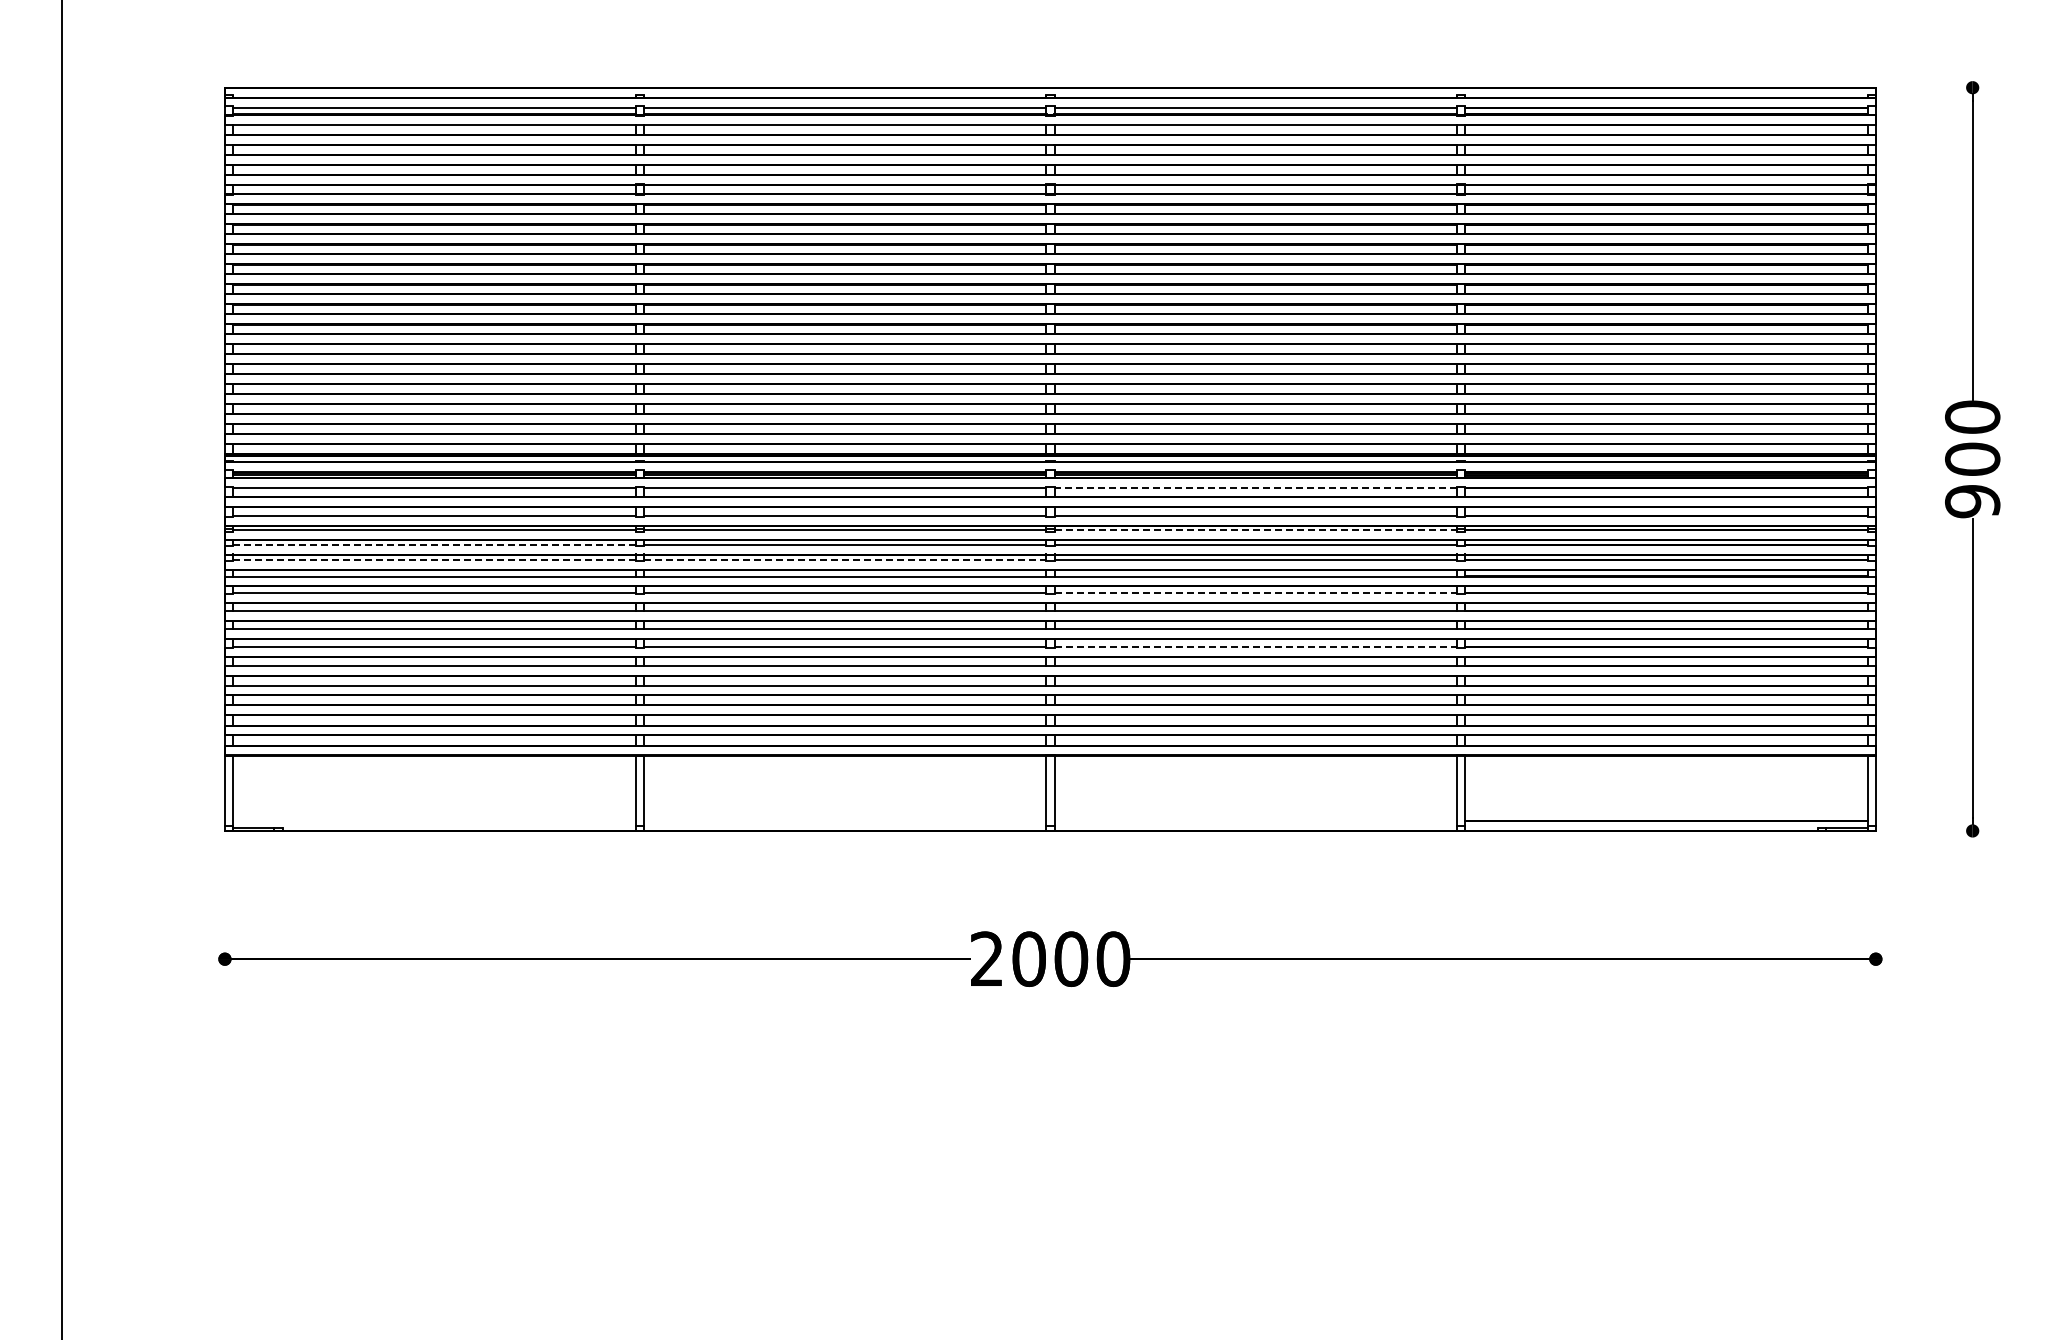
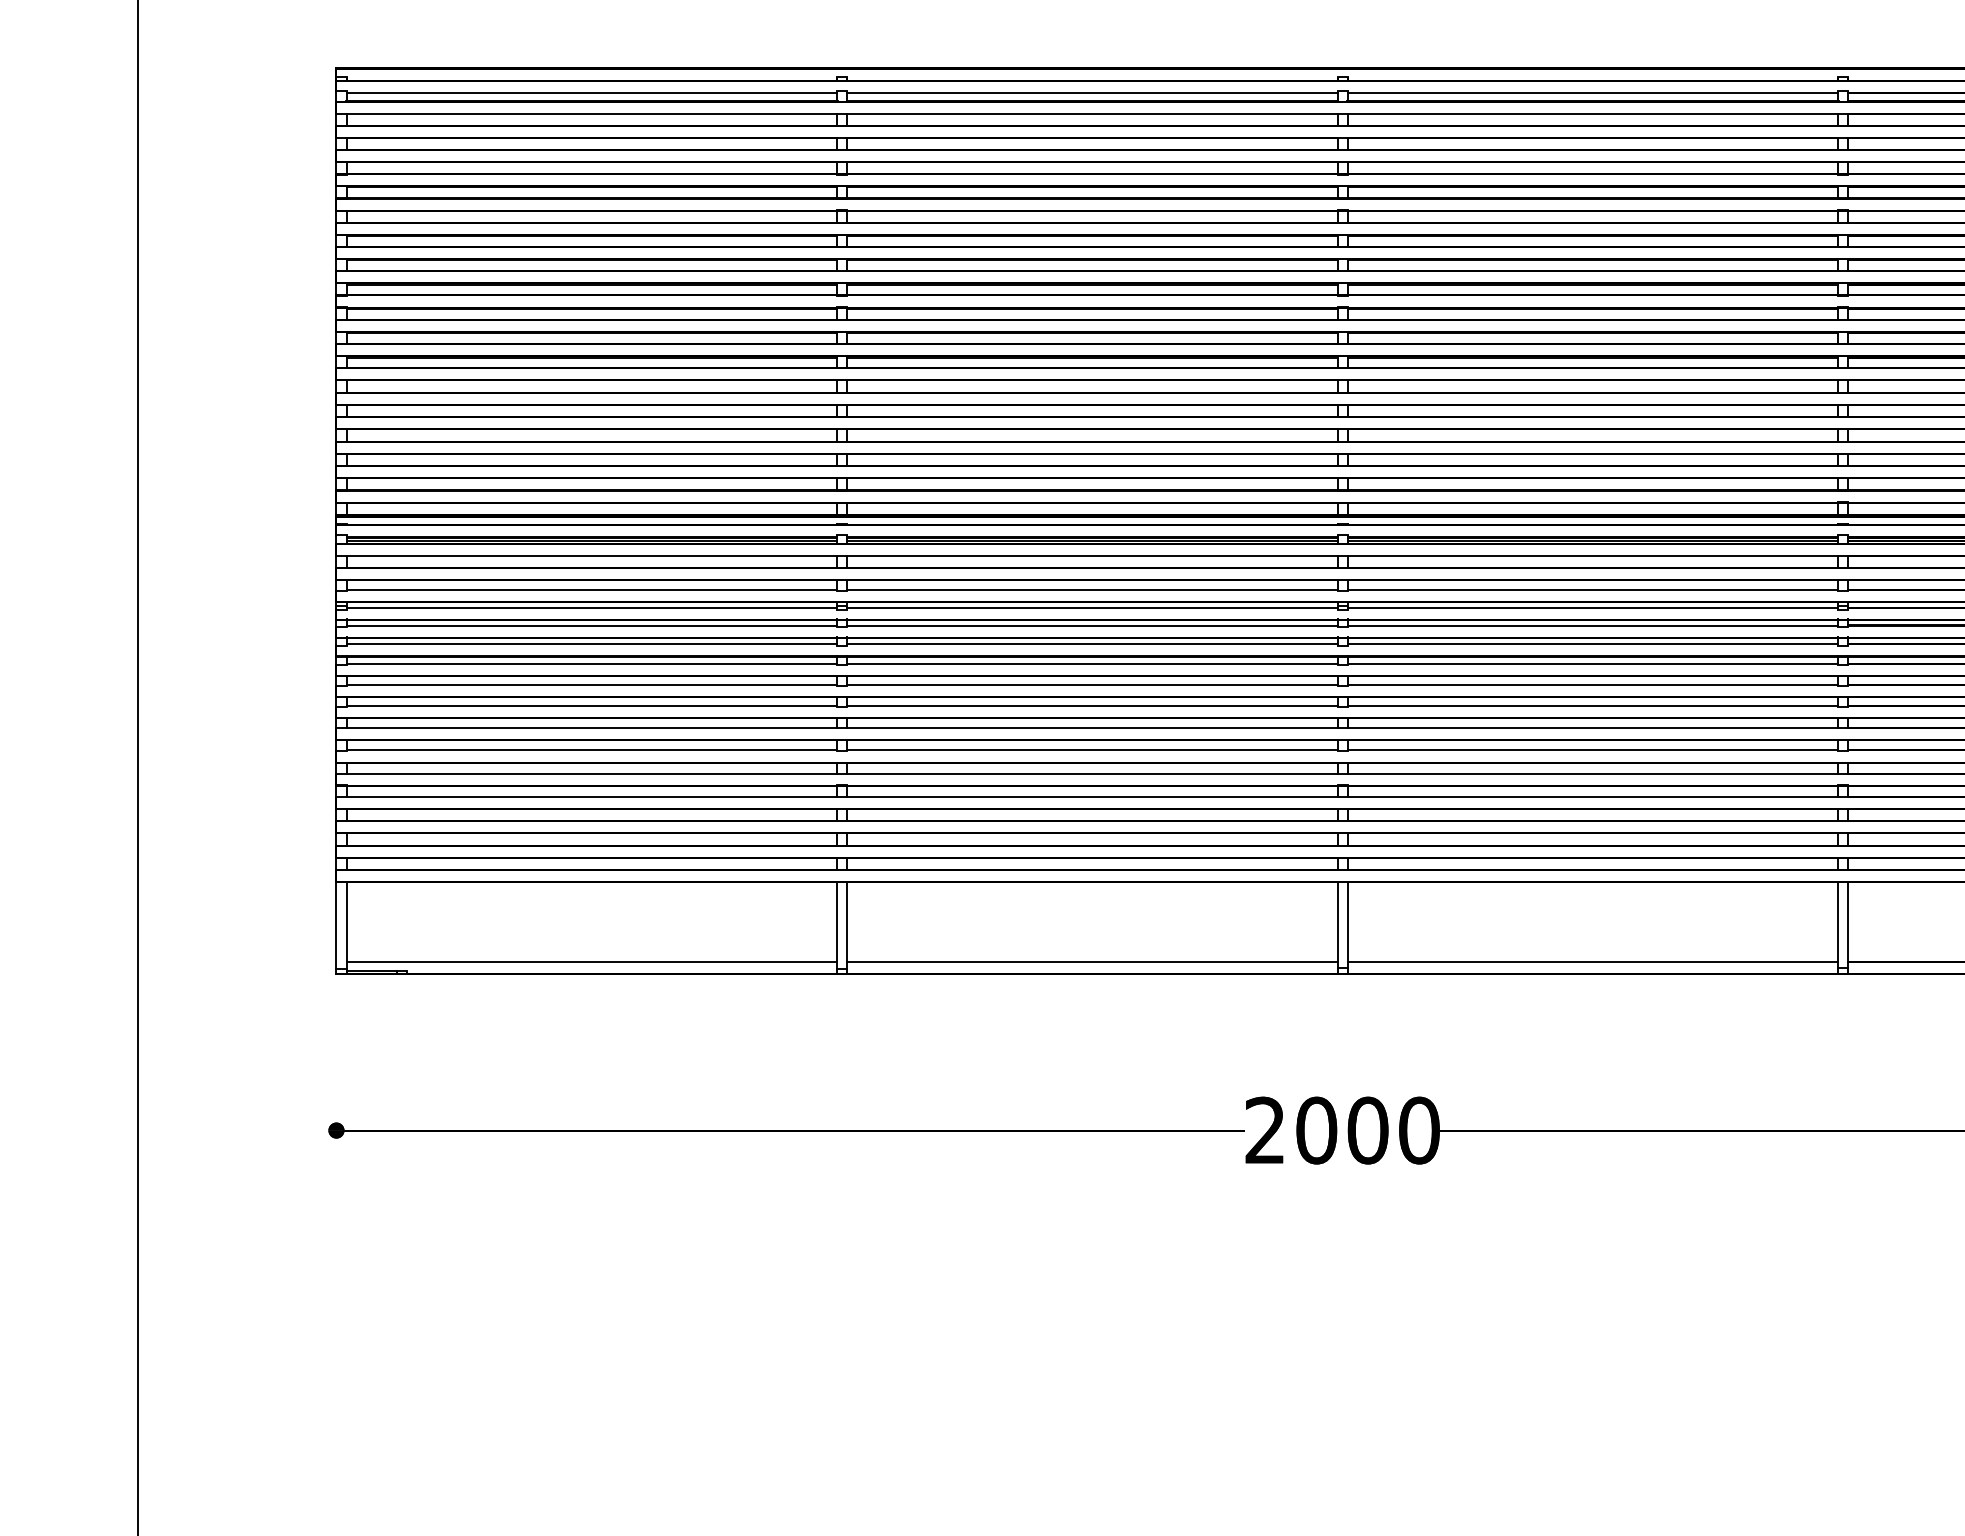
line: (1255, 487) -> (1592, 555), dashed -> solid
line: (1256, 530) -> (1593, 608), dashed -> solid
line: (434, 544) -> (591, 625), dashed -> solid
line: (434, 560) -> (591, 644), dashed -> solid
line: (845, 560) -> (1092, 644), dashed -> solid
line: (1256, 593) -> (1593, 684), dashed -> solid
line: (1256, 647) -> (1593, 750), dashed -> solid
line: (434, 821) -> (591, 962), added
line: (844, 821) -> (1091, 962), added
line: (1255, 821) -> (1592, 962), added

